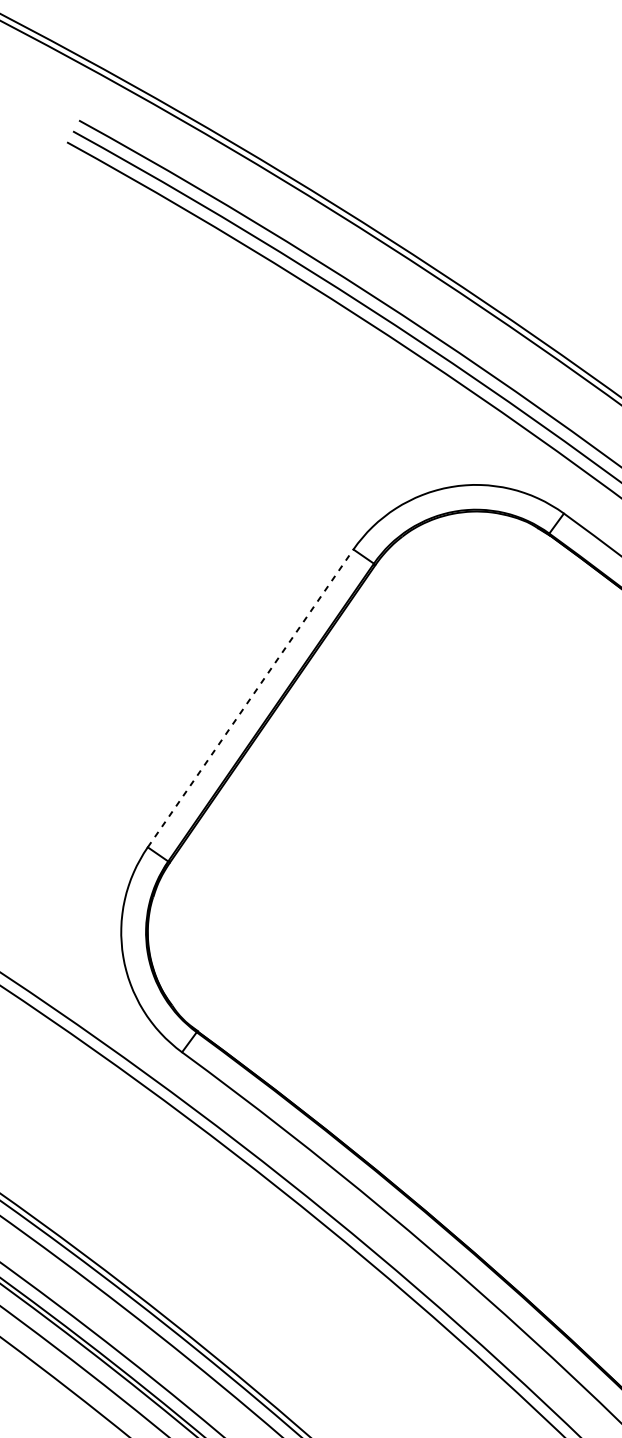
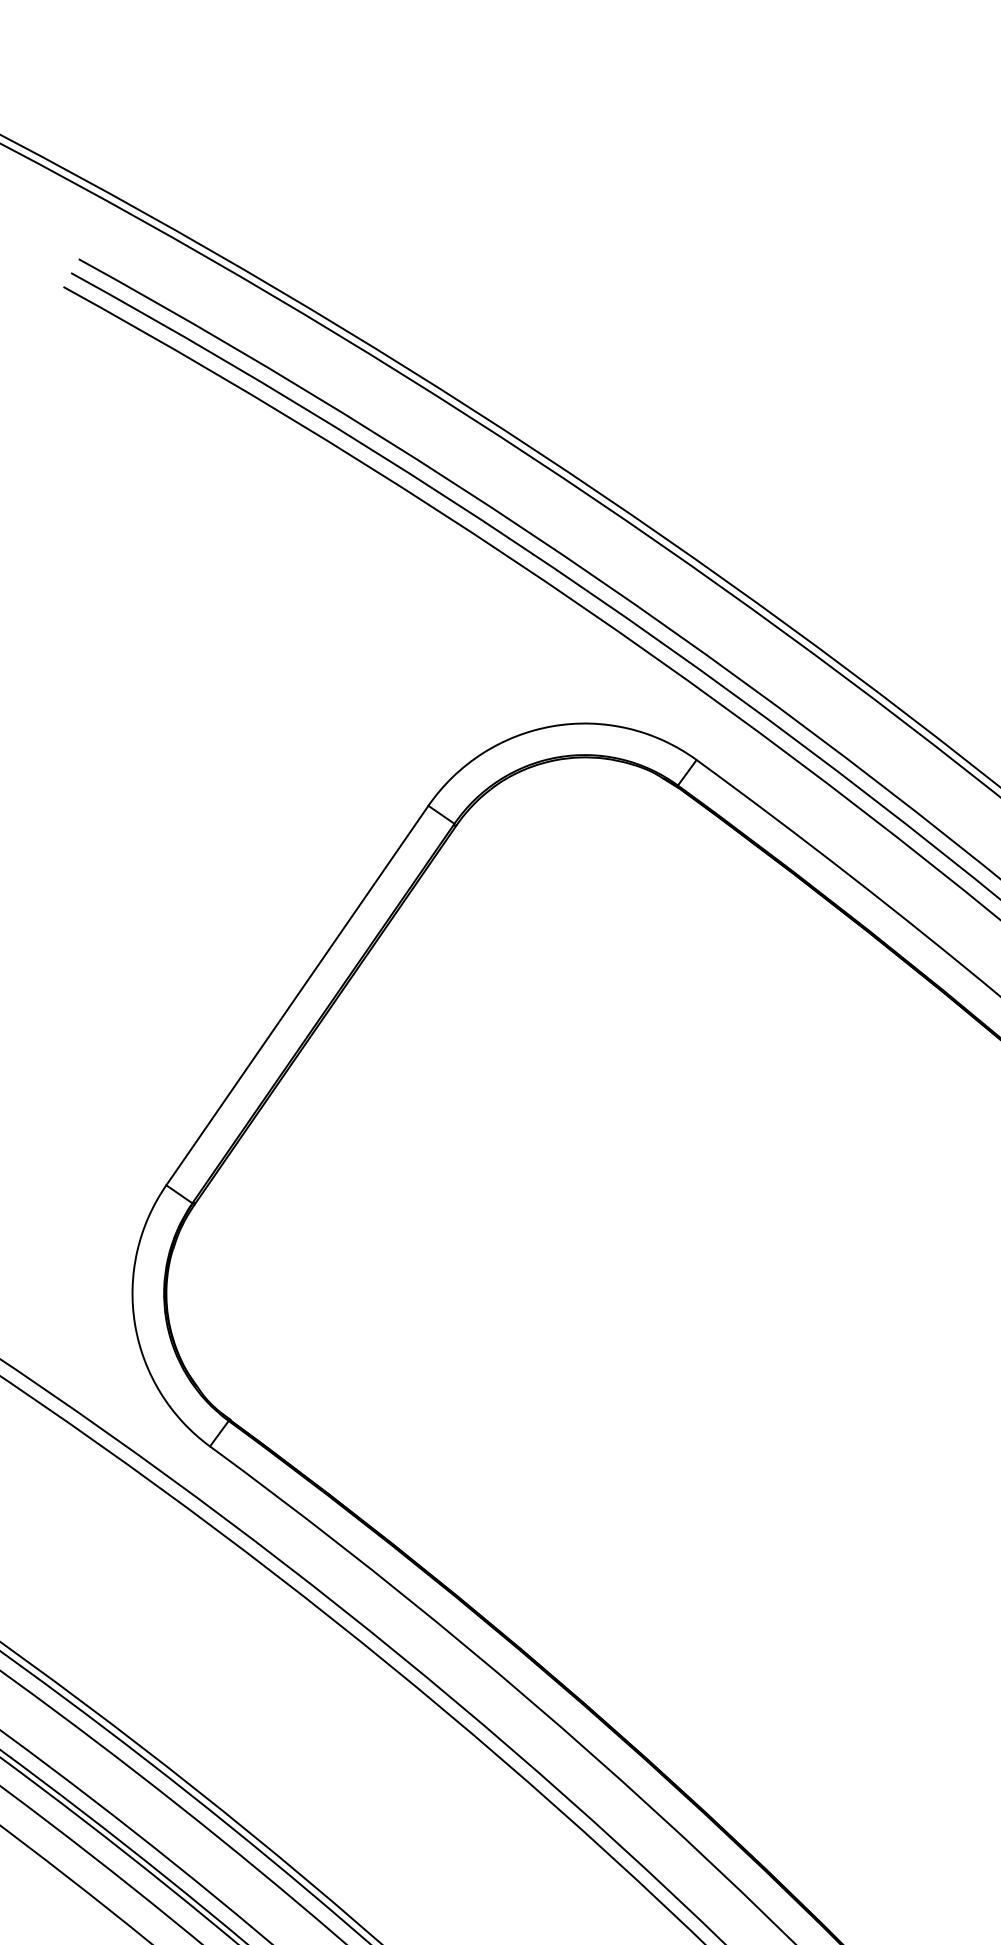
line: (250, 698) -> (297, 995), dashed -> solid

